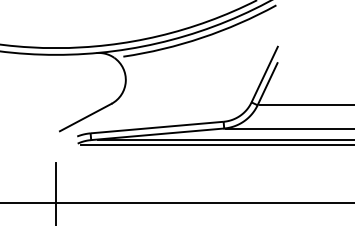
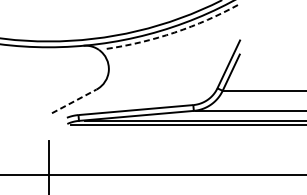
arc: (202, 37) -> (175, 32), solid -> dashed
line: (86, 117) -> (74, 101), solid -> dashed

